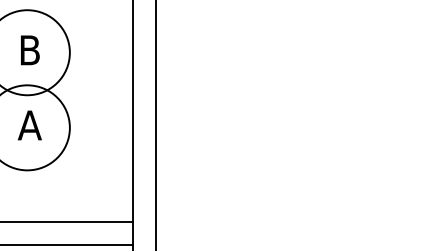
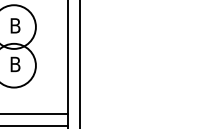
text: (30, 125) -> (15, 64), A -> B

